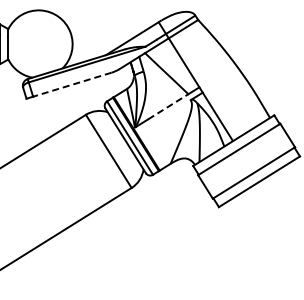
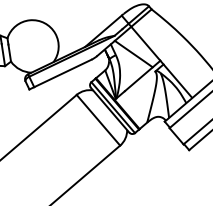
line: (71, 84) -> (62, 73), dashed -> solid
line: (168, 106) -> (138, 79), dashed -> solid

